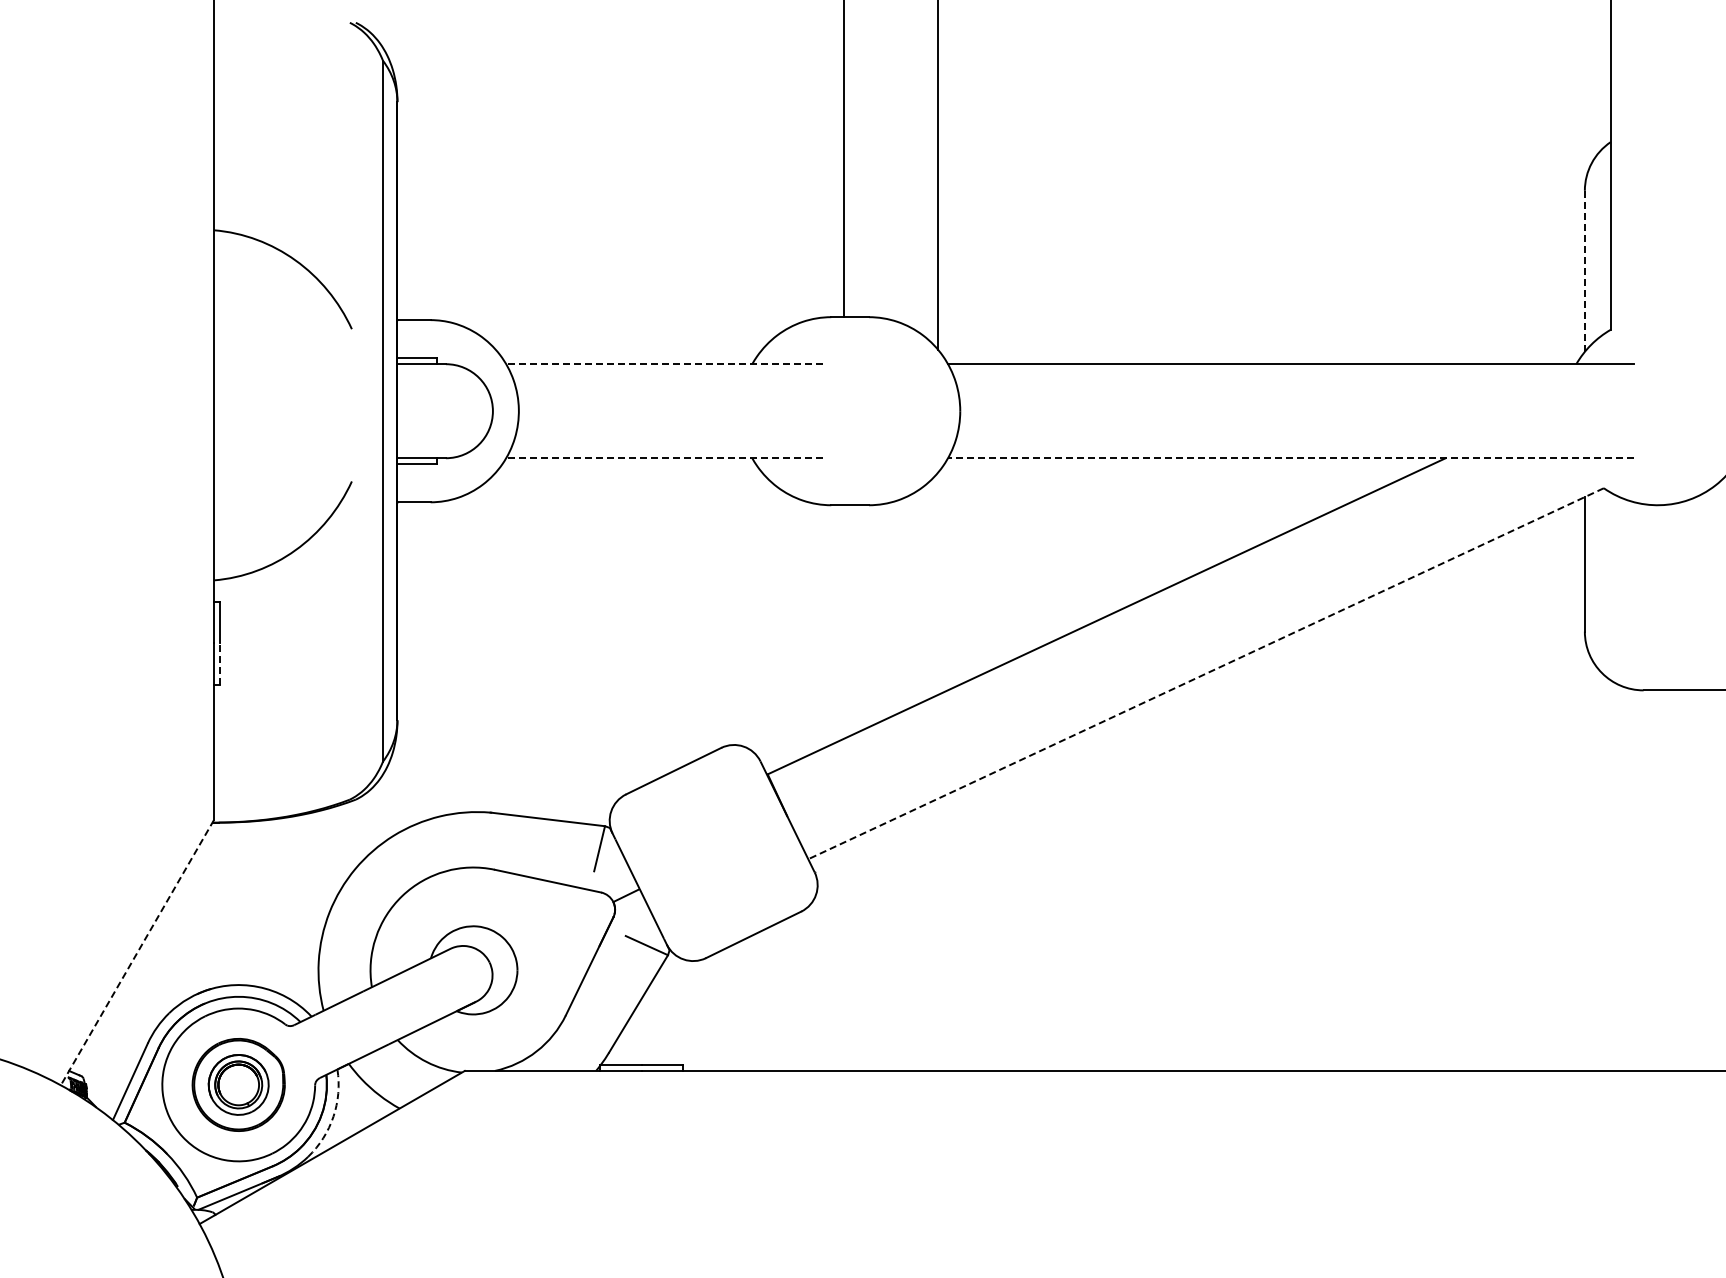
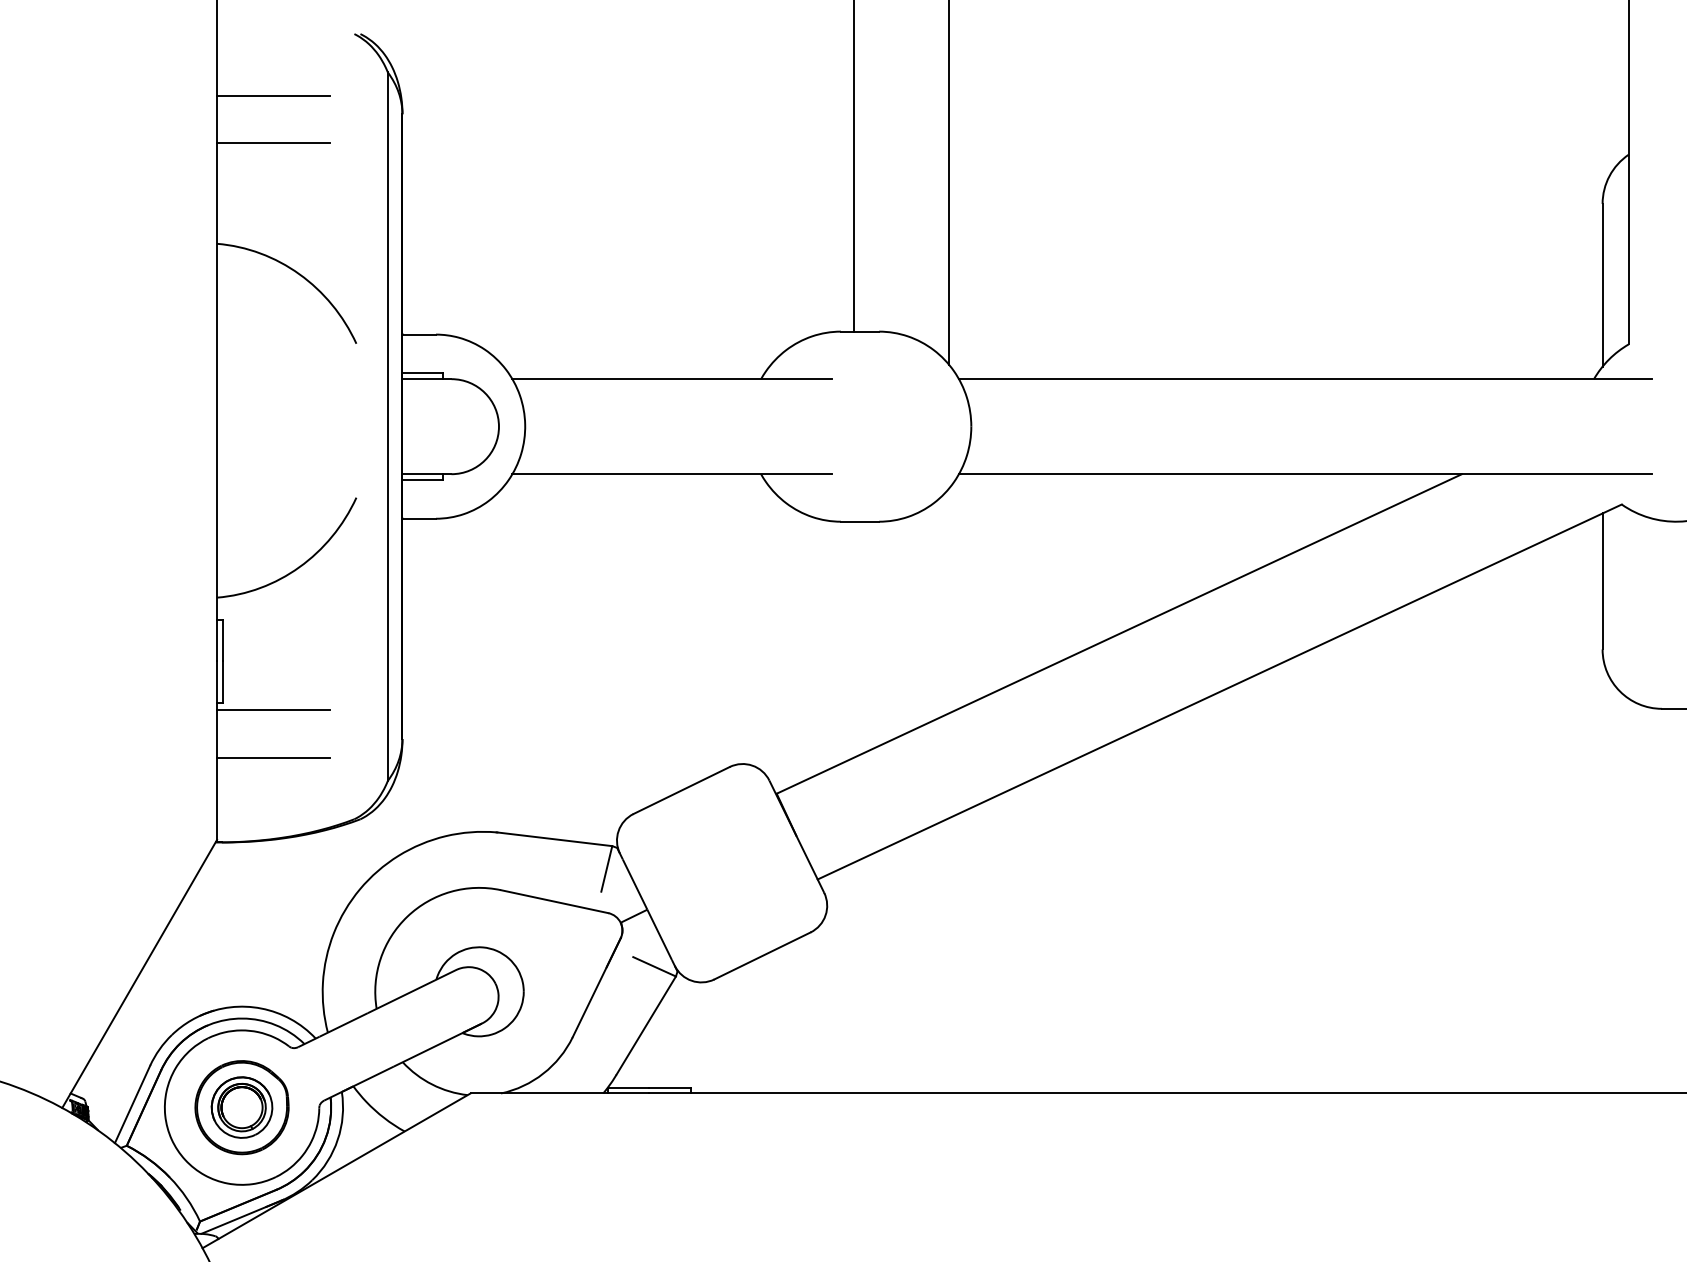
line: (270, 83) -> (274, 95), added
line: (270, 130) -> (274, 142), added
line: (1584, 271) -> (1602, 285), dashed -> solid
line: (663, 364) -> (671, 379), dashed -> solid
line: (663, 458) -> (671, 474), dashed -> solid
line: (1291, 458) -> (1306, 474), dashed -> solid
line: (219, 663) -> (222, 681), dashed -> solid
line: (1206, 673) -> (1220, 691), dashed -> solid
line: (270, 691) -> (274, 709), added
line: (270, 738) -> (274, 757), added
line: (137, 953) -> (139, 974), dashed -> solid
arc: (333, 1116) -> (337, 1139), dashed -> solid

